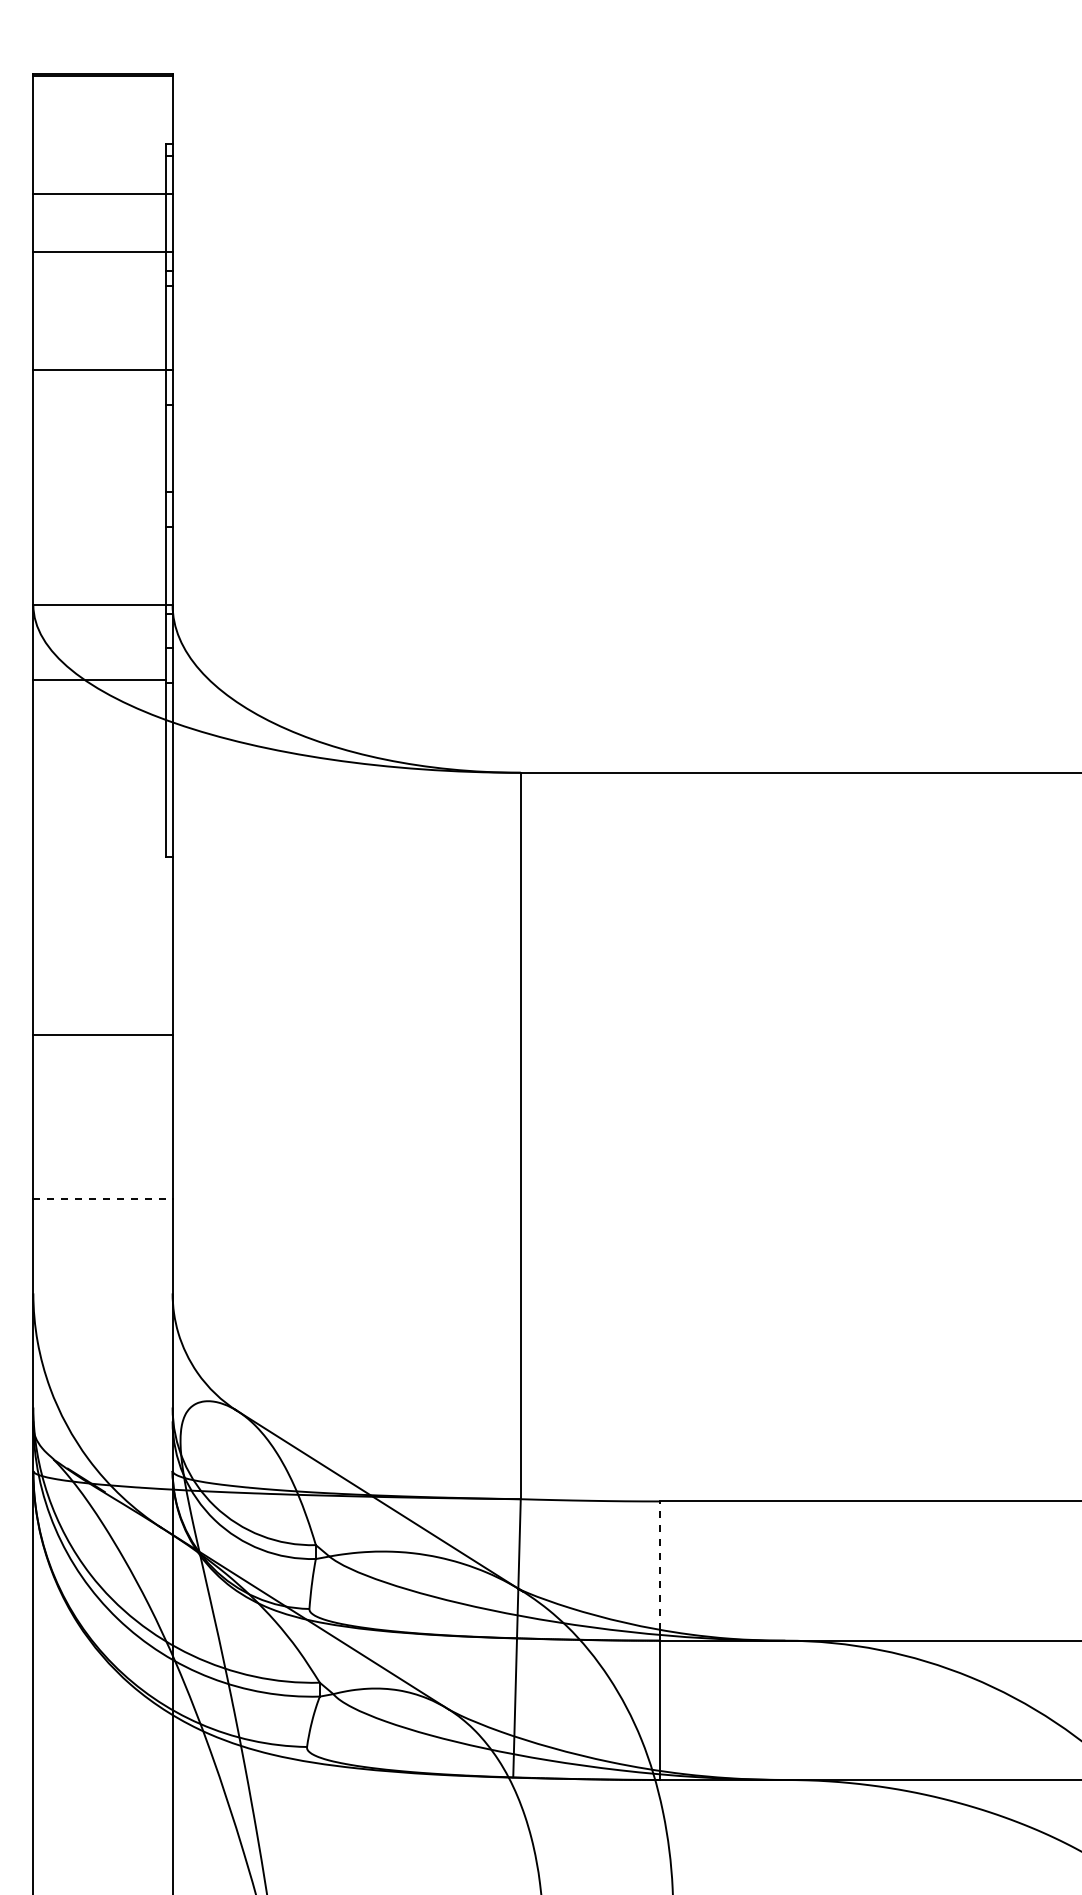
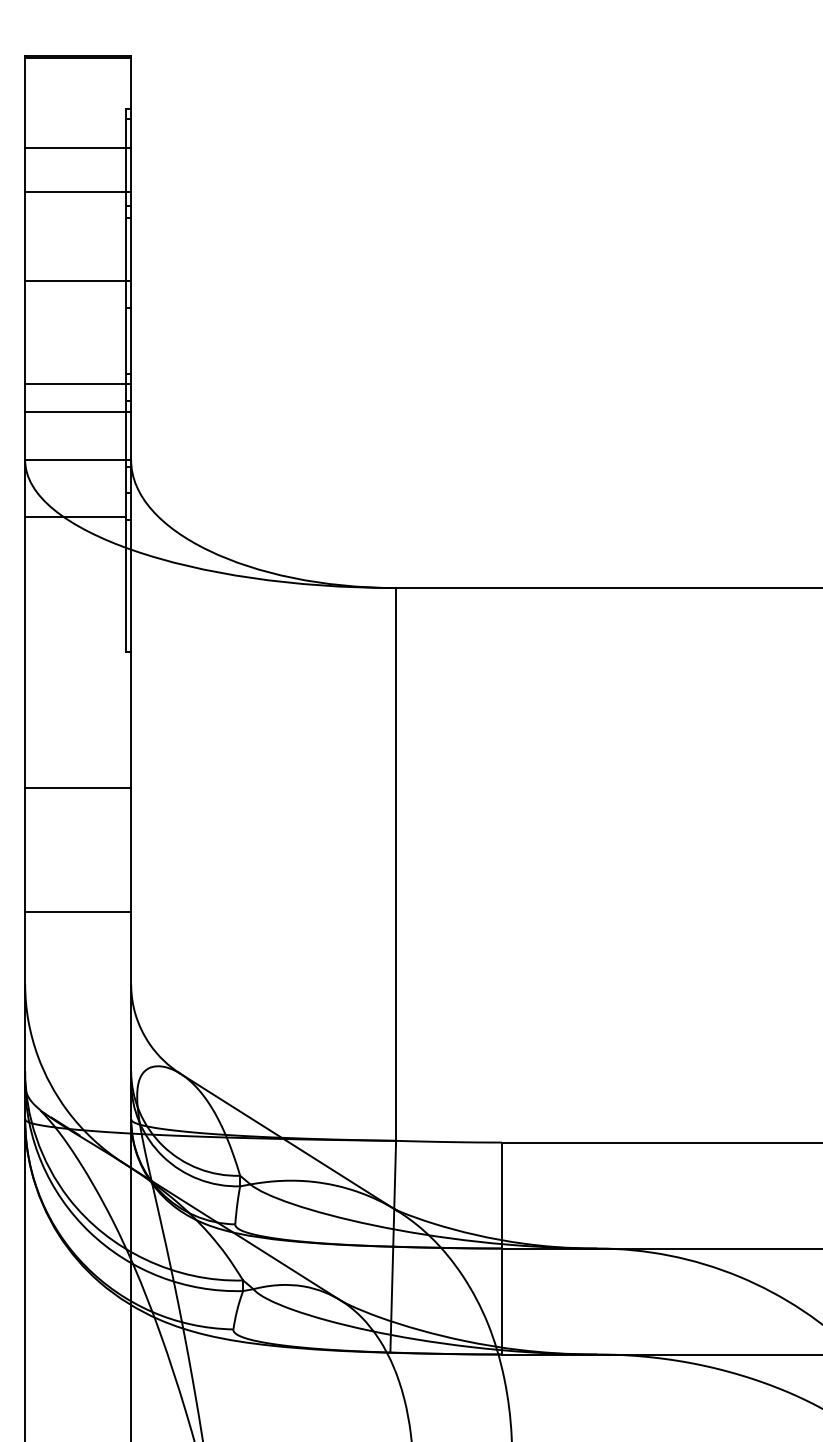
line: (102, 505) -> (77, 384), added
line: (102, 541) -> (77, 412), added
line: (102, 1198) -> (77, 912), dashed -> solid
line: (660, 1565) -> (502, 1191), dashed -> solid

